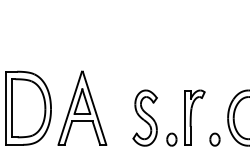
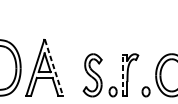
line: (94, 108) -> (53, 67), solid -> dashed
line: (185, 118) -> (123, 75), solid -> dashed

